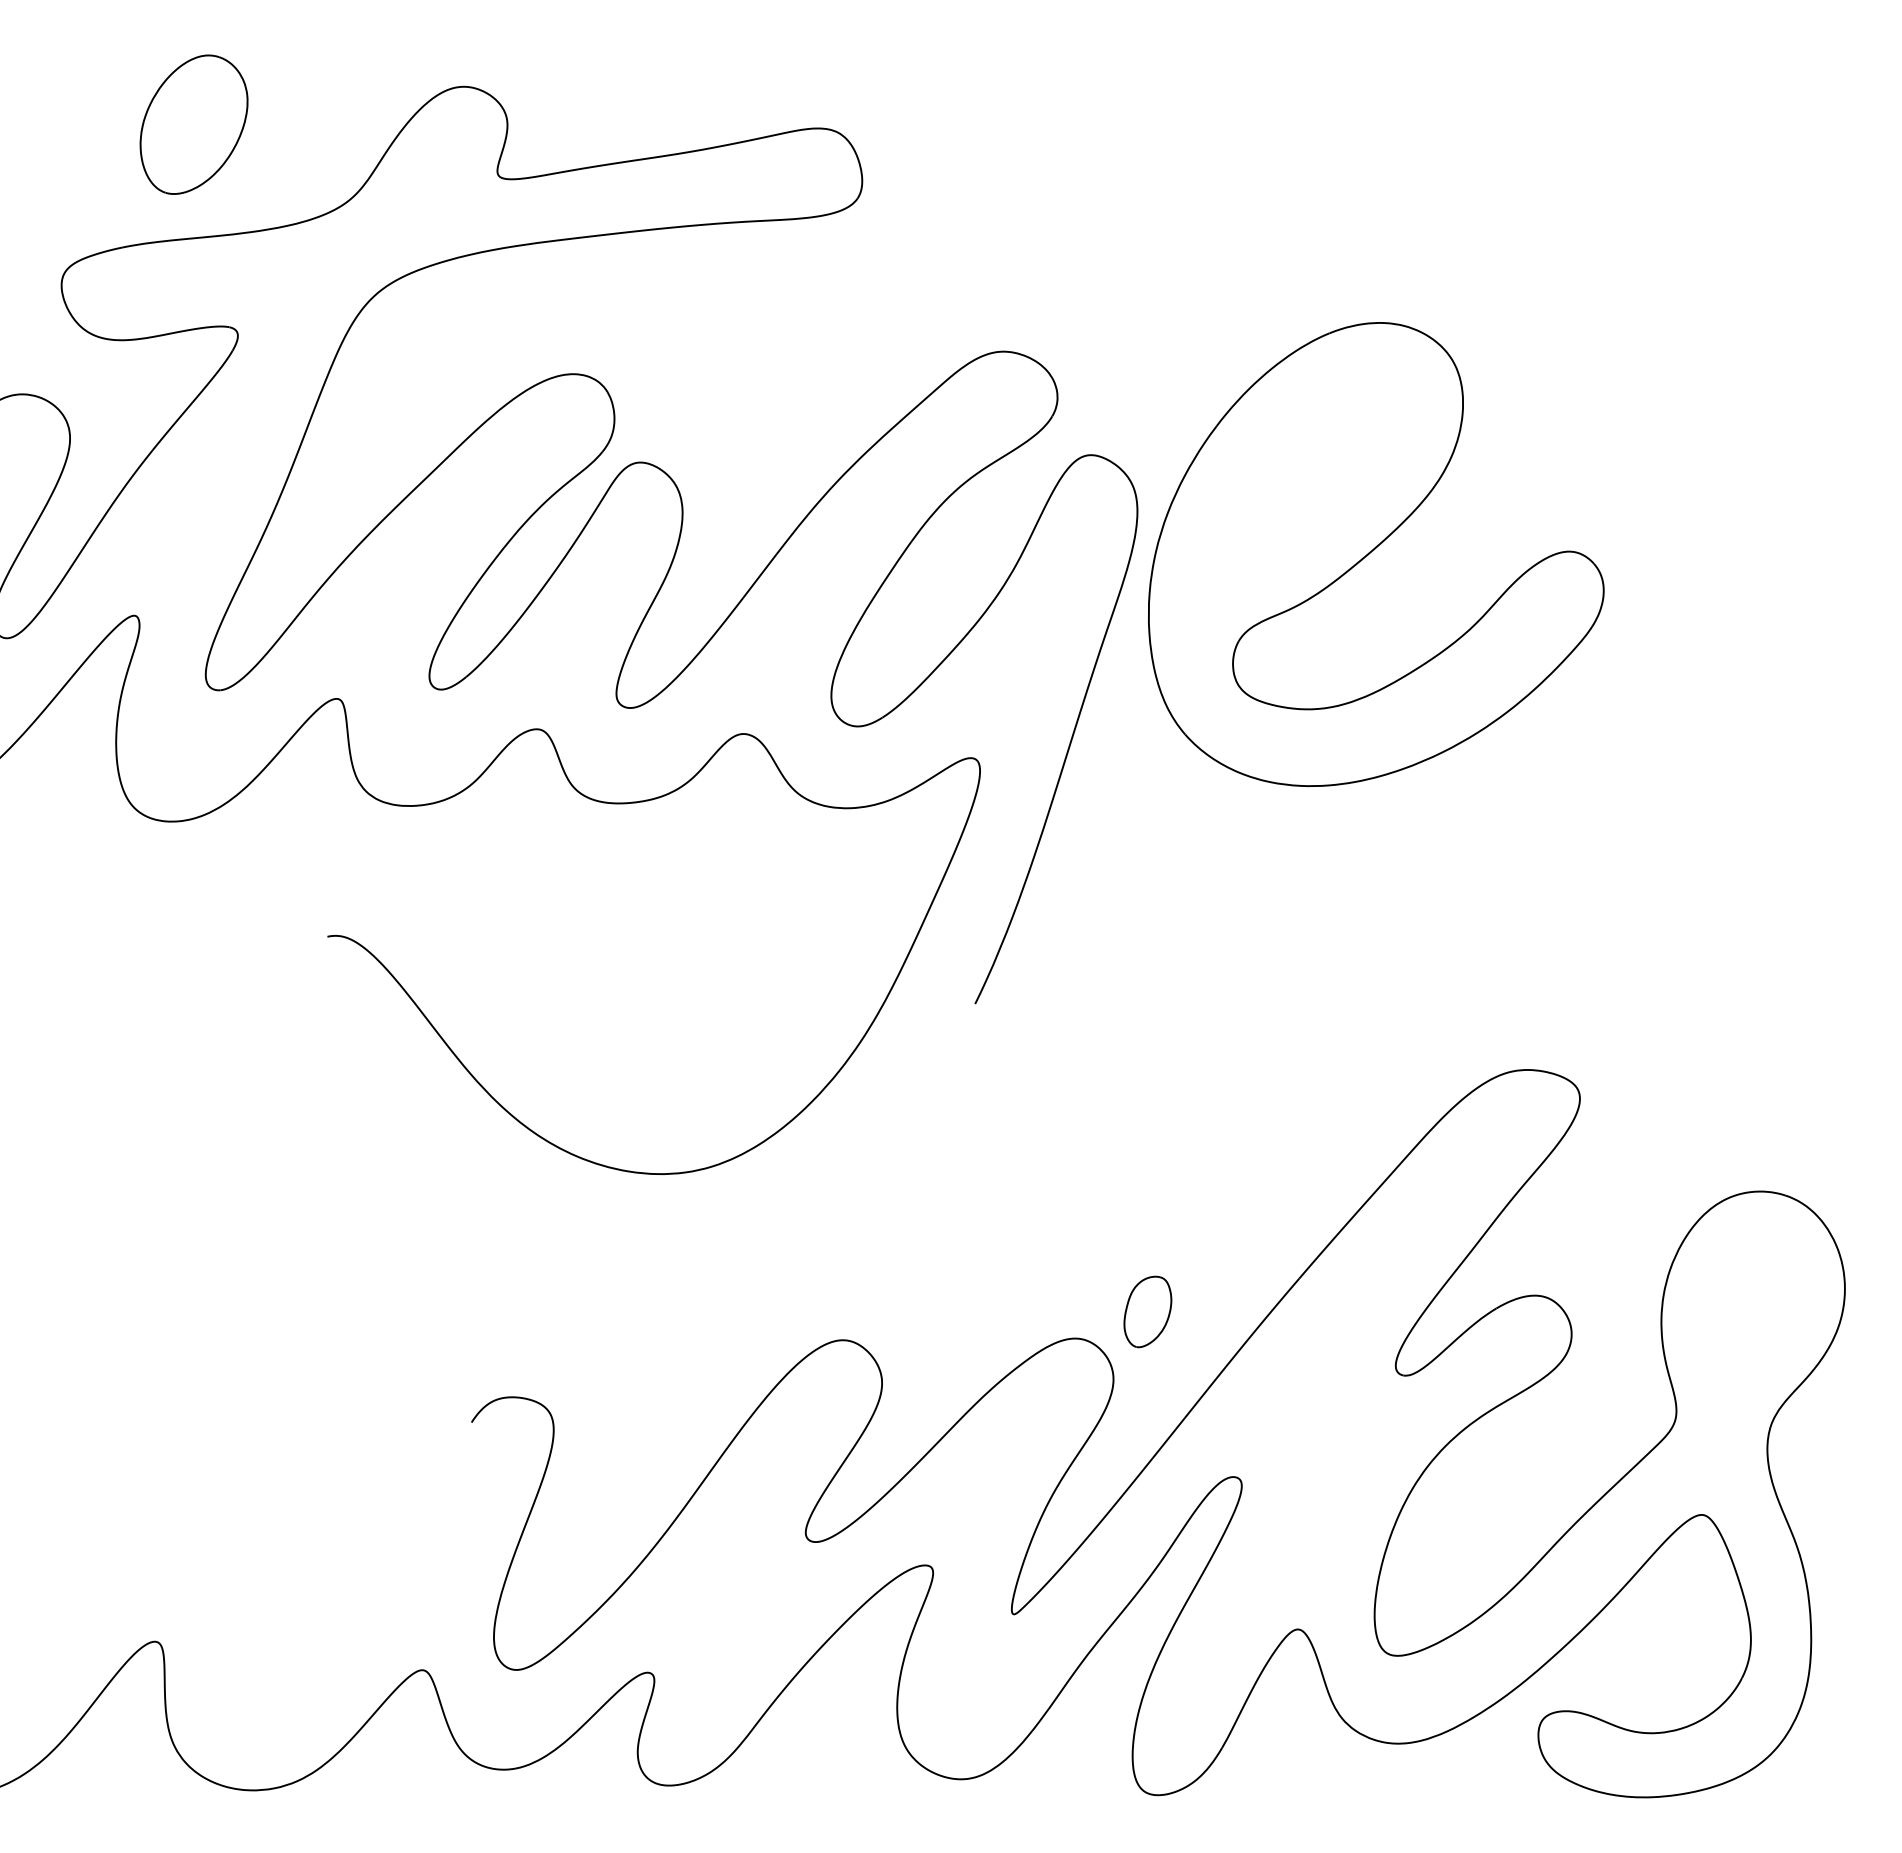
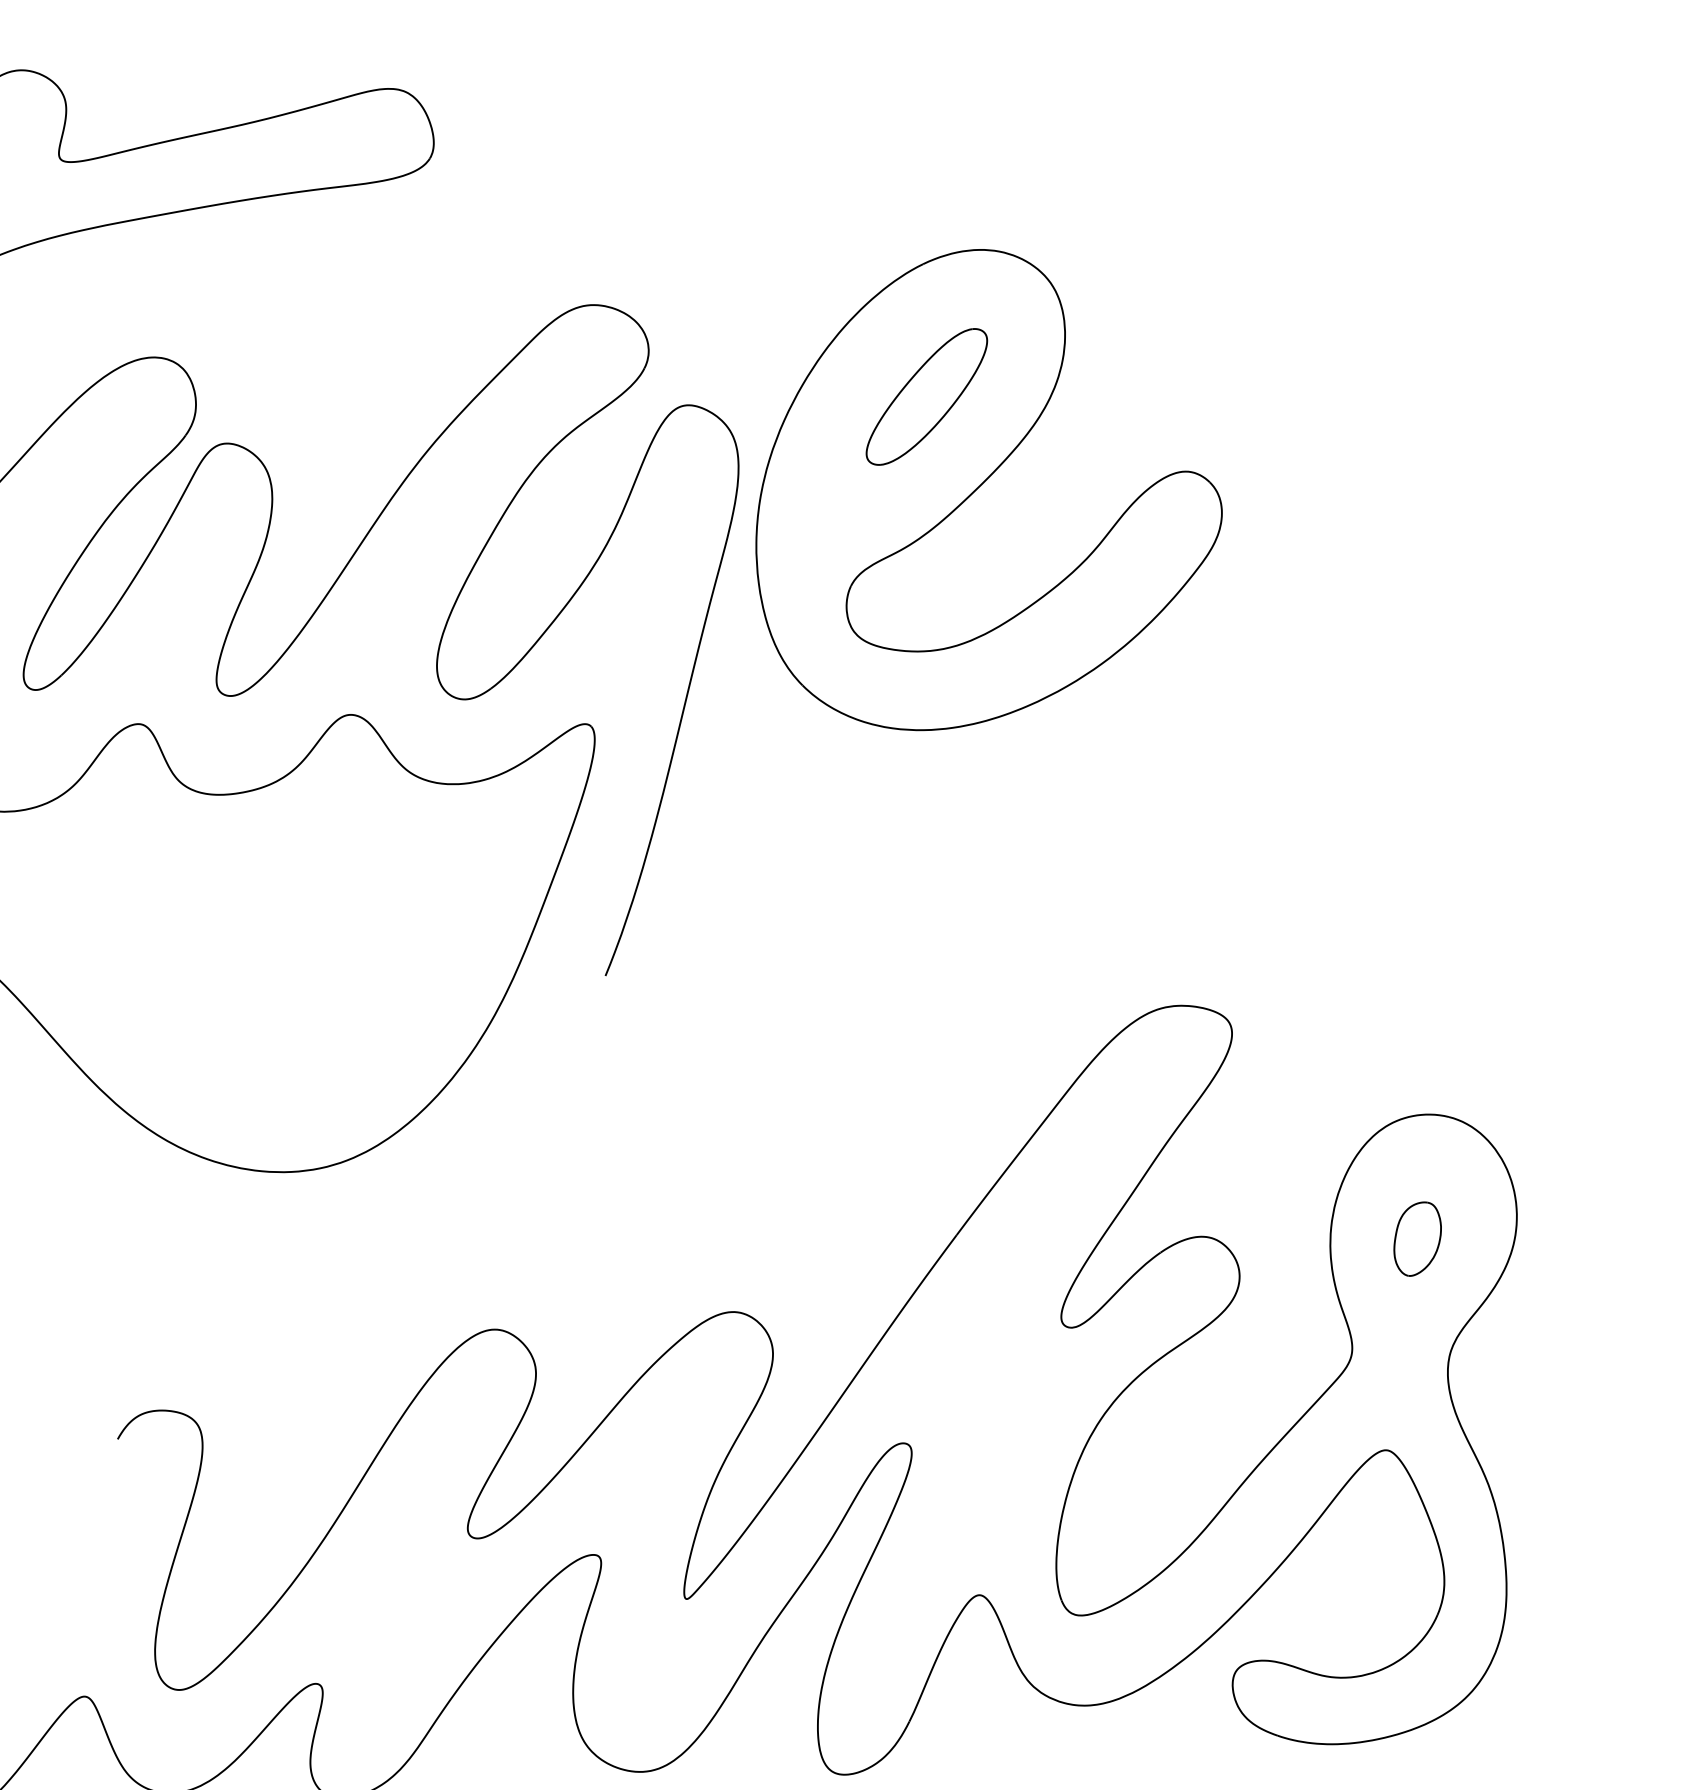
part: (1324, 462) -> (926, 396), added
part: (1147, 1311) -> (1417, 1238), moved

